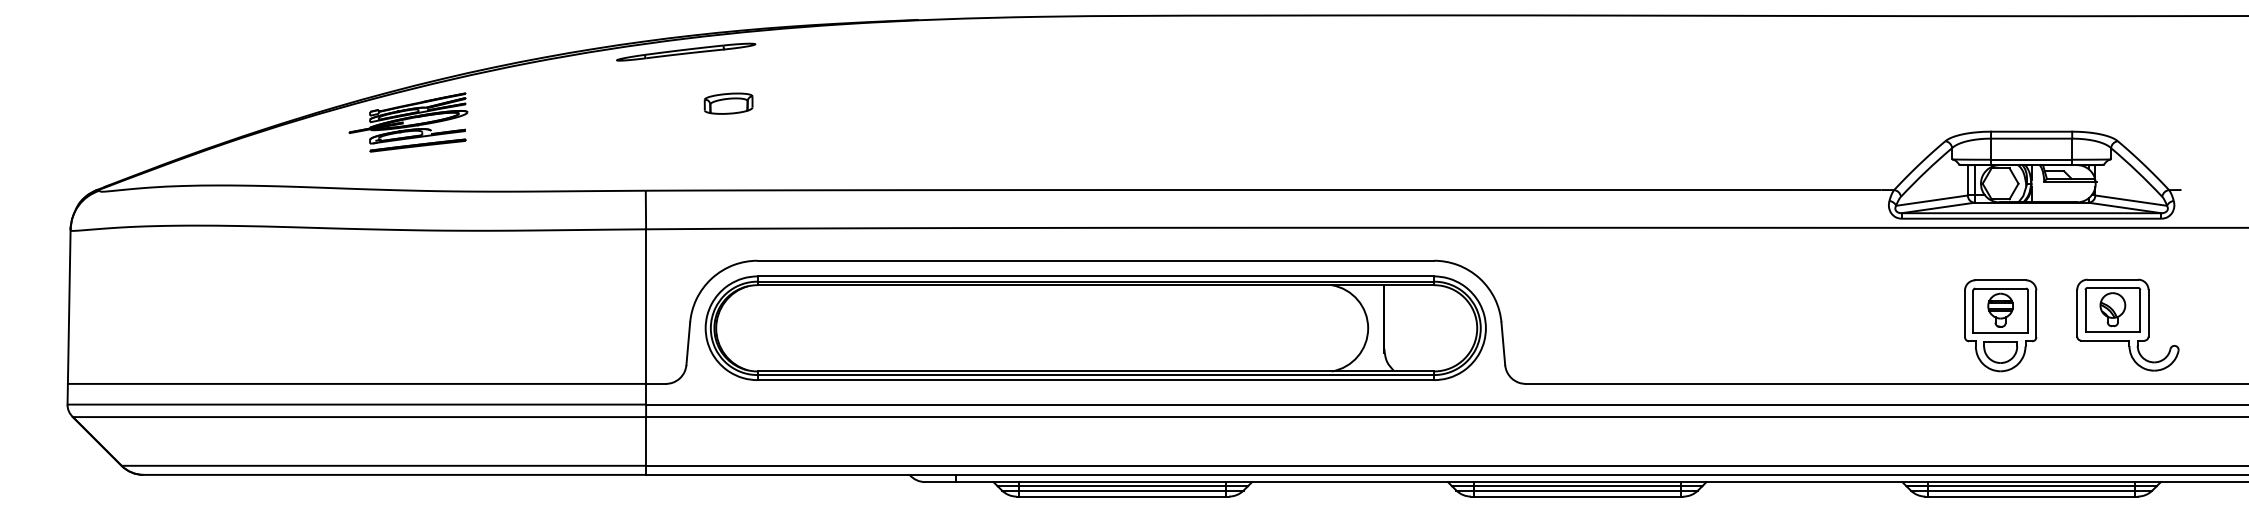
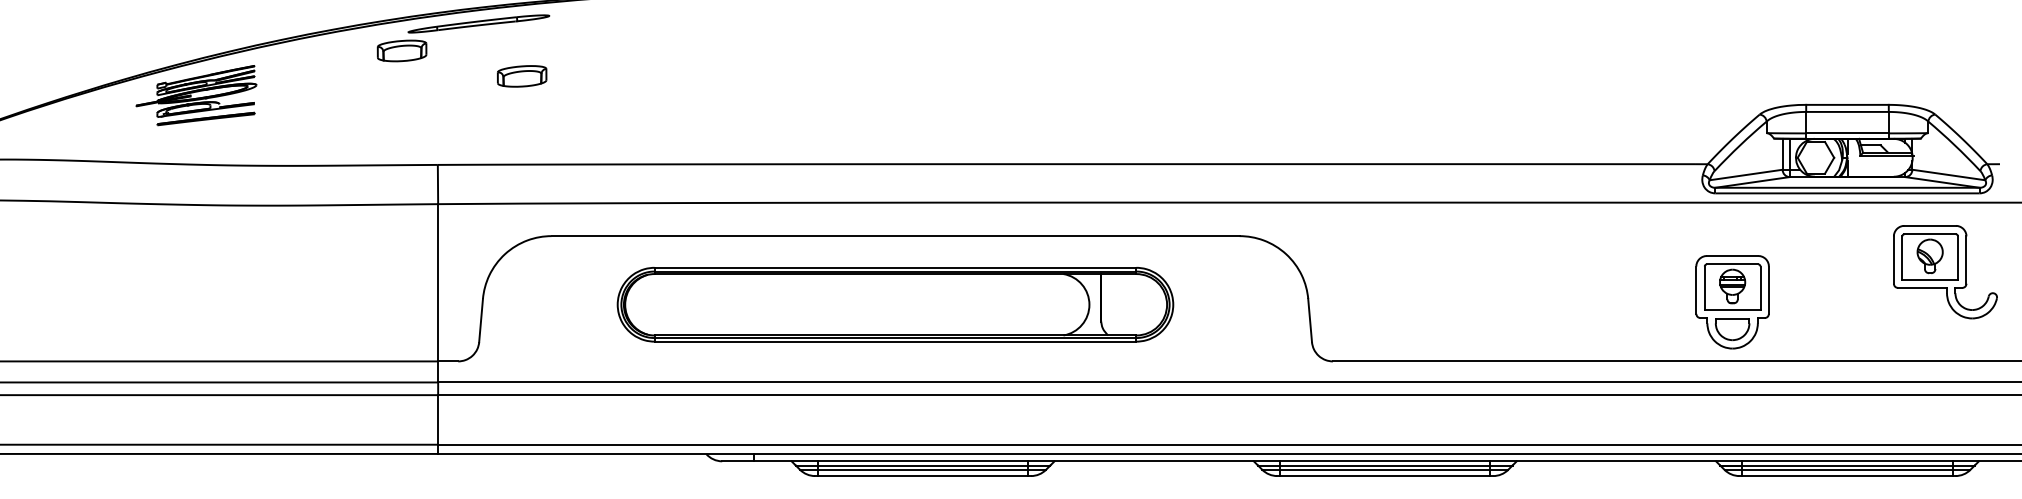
part: (610, 78) -> (401, 50), added
part: (2127, 324) -> (1945, 271), moved
part: (2000, 325) -> (1732, 301), moved
part: (1095, 327) -> (895, 304), size x0.7

